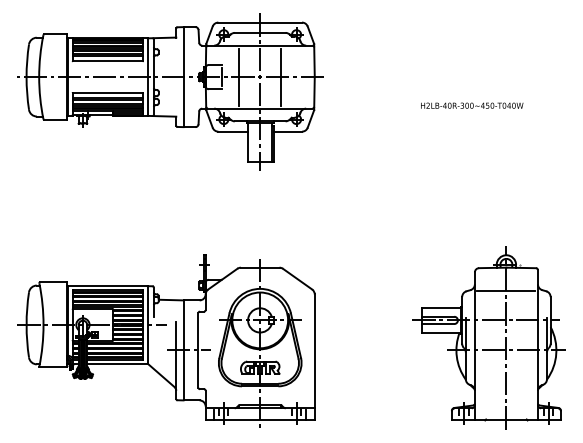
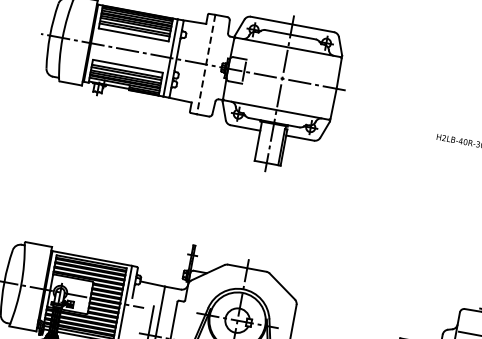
line: (239, 76) -> (261, 74), removed
line: (281, 76) -> (303, 82), removed
line: (183, 77) -> (206, 64), solid -> dashed

